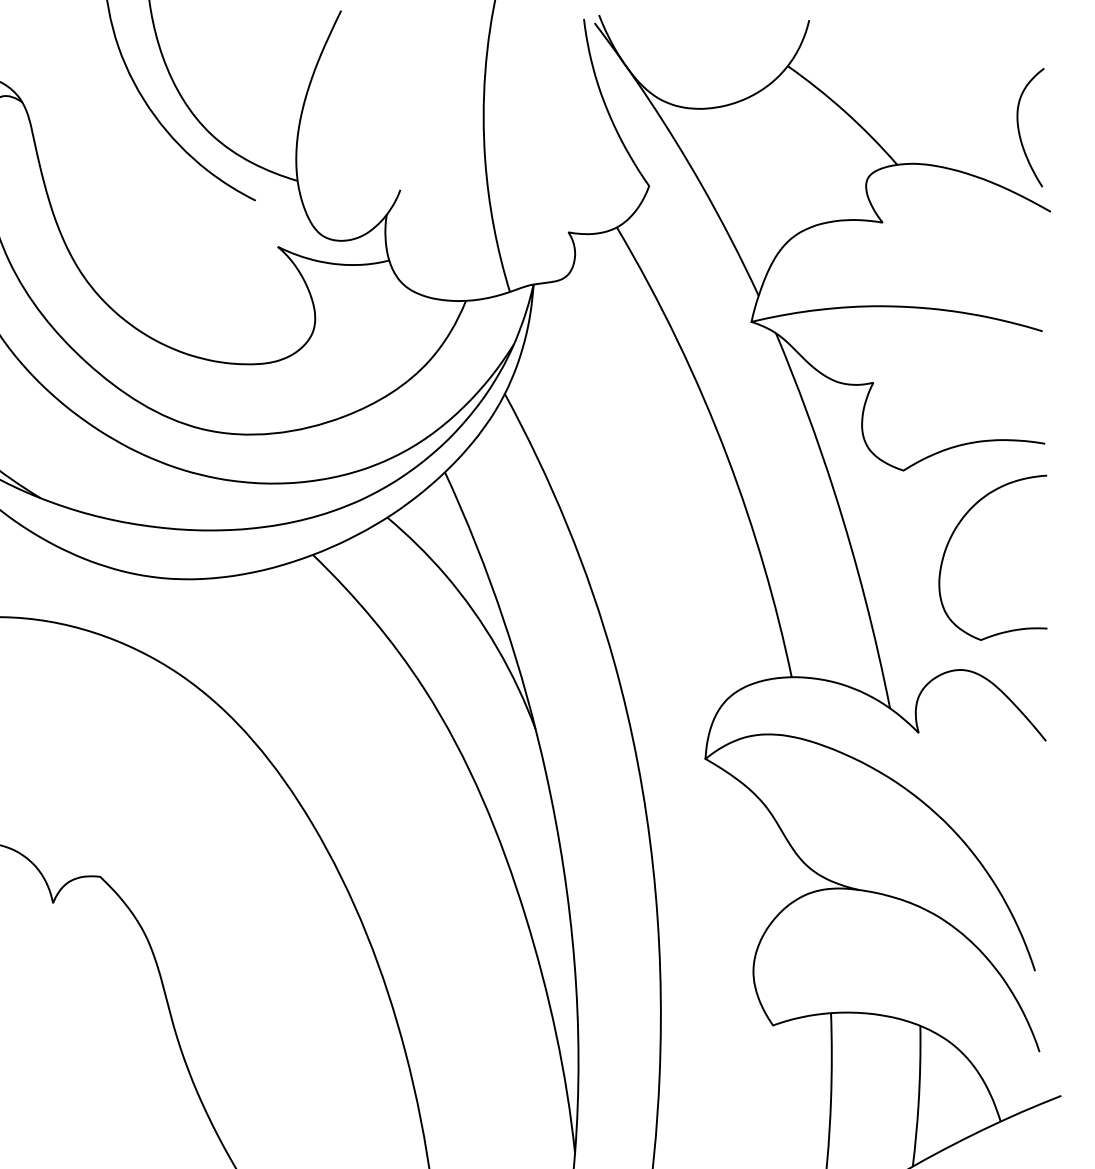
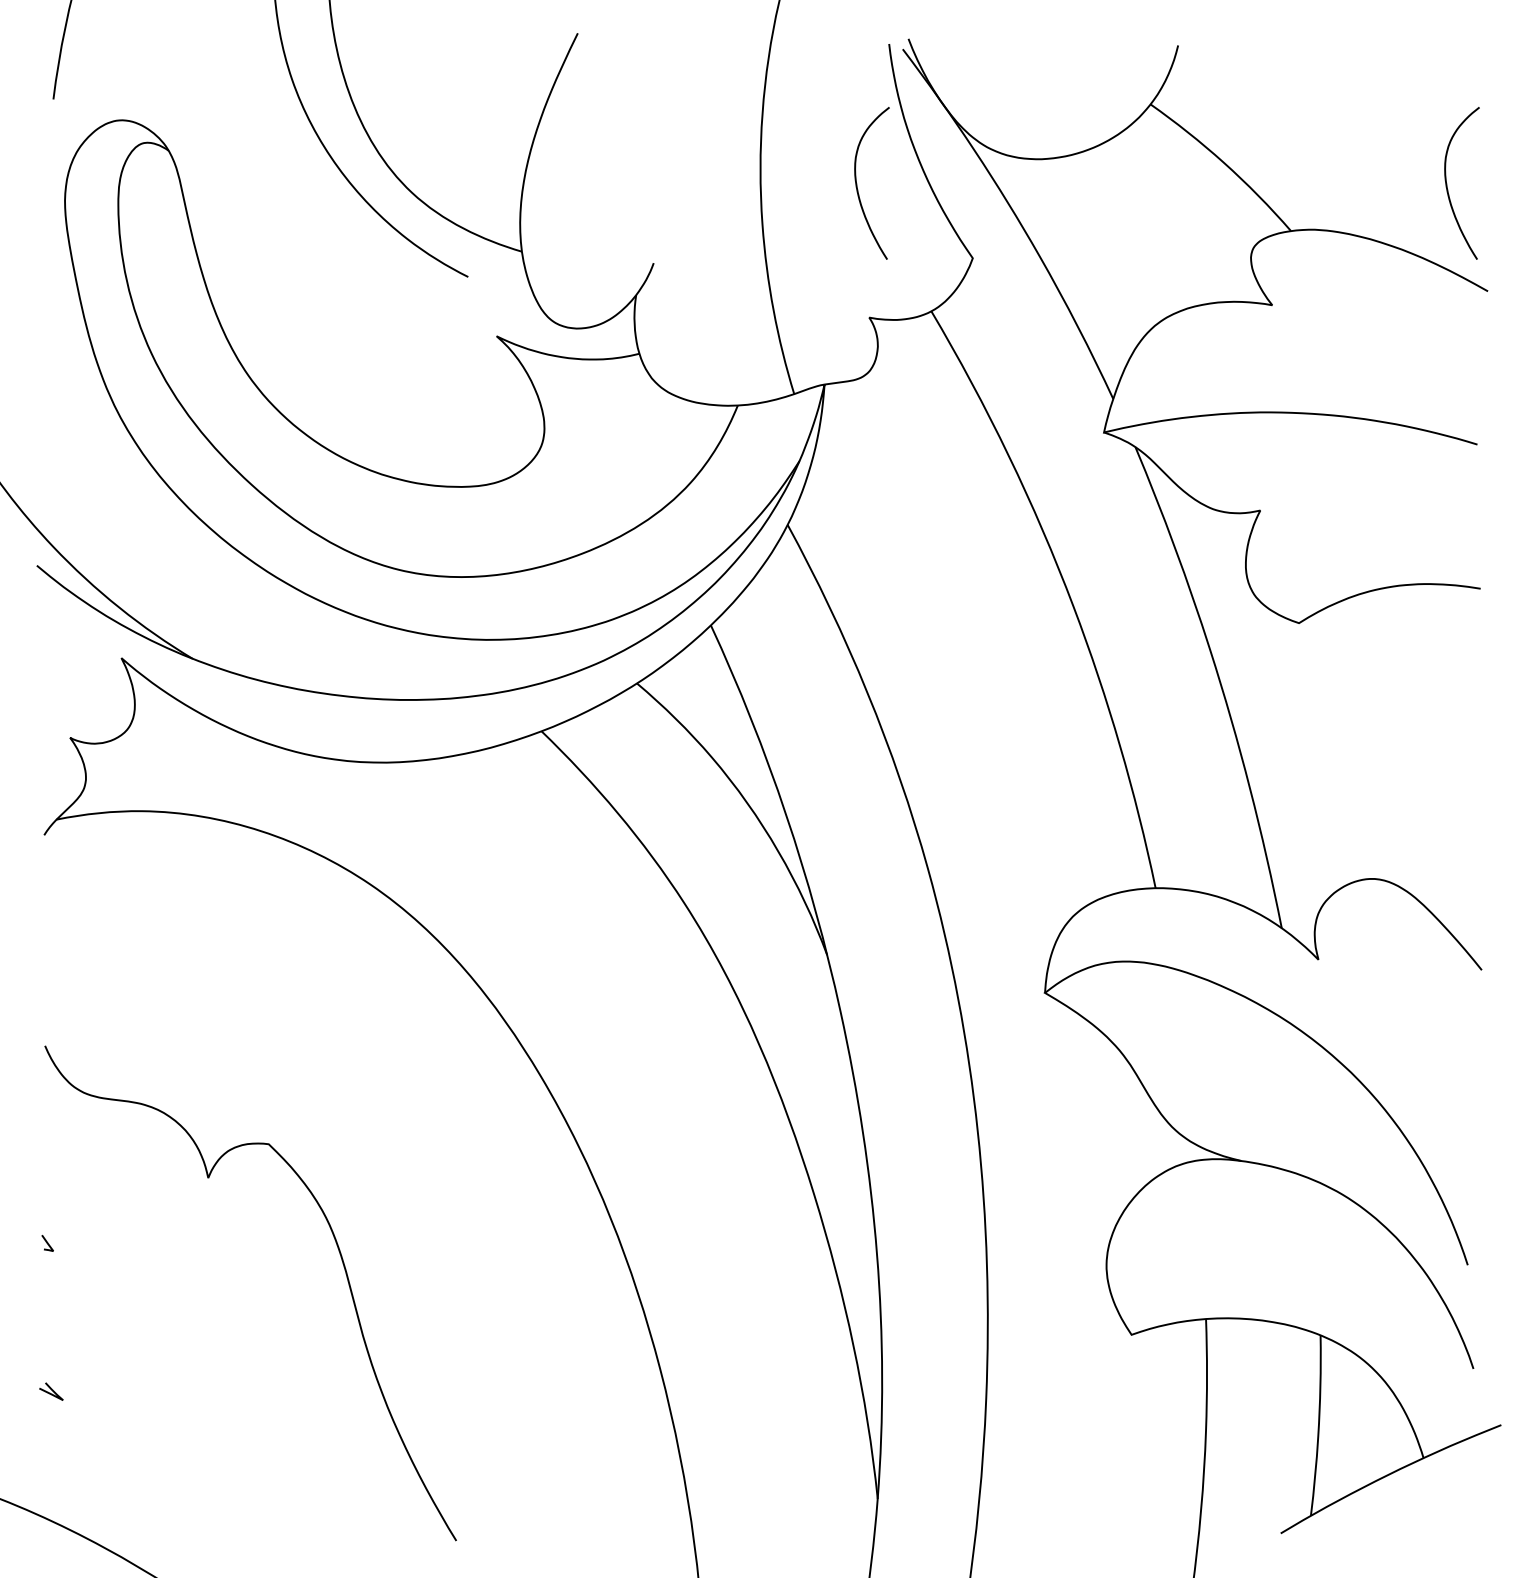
curve: (559, 127) -> (857, 183), added
curve: (949, 541) -> (1358, 714), removed

